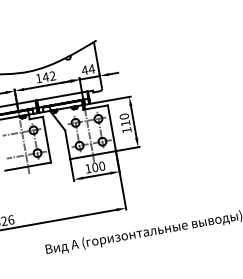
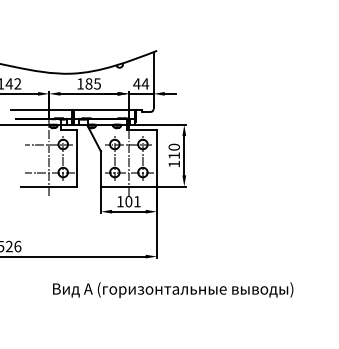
text: (48, 76) -> (92, 83), 142 -> 185
text: (102, 166) -> (137, 201), 100 -> 101

